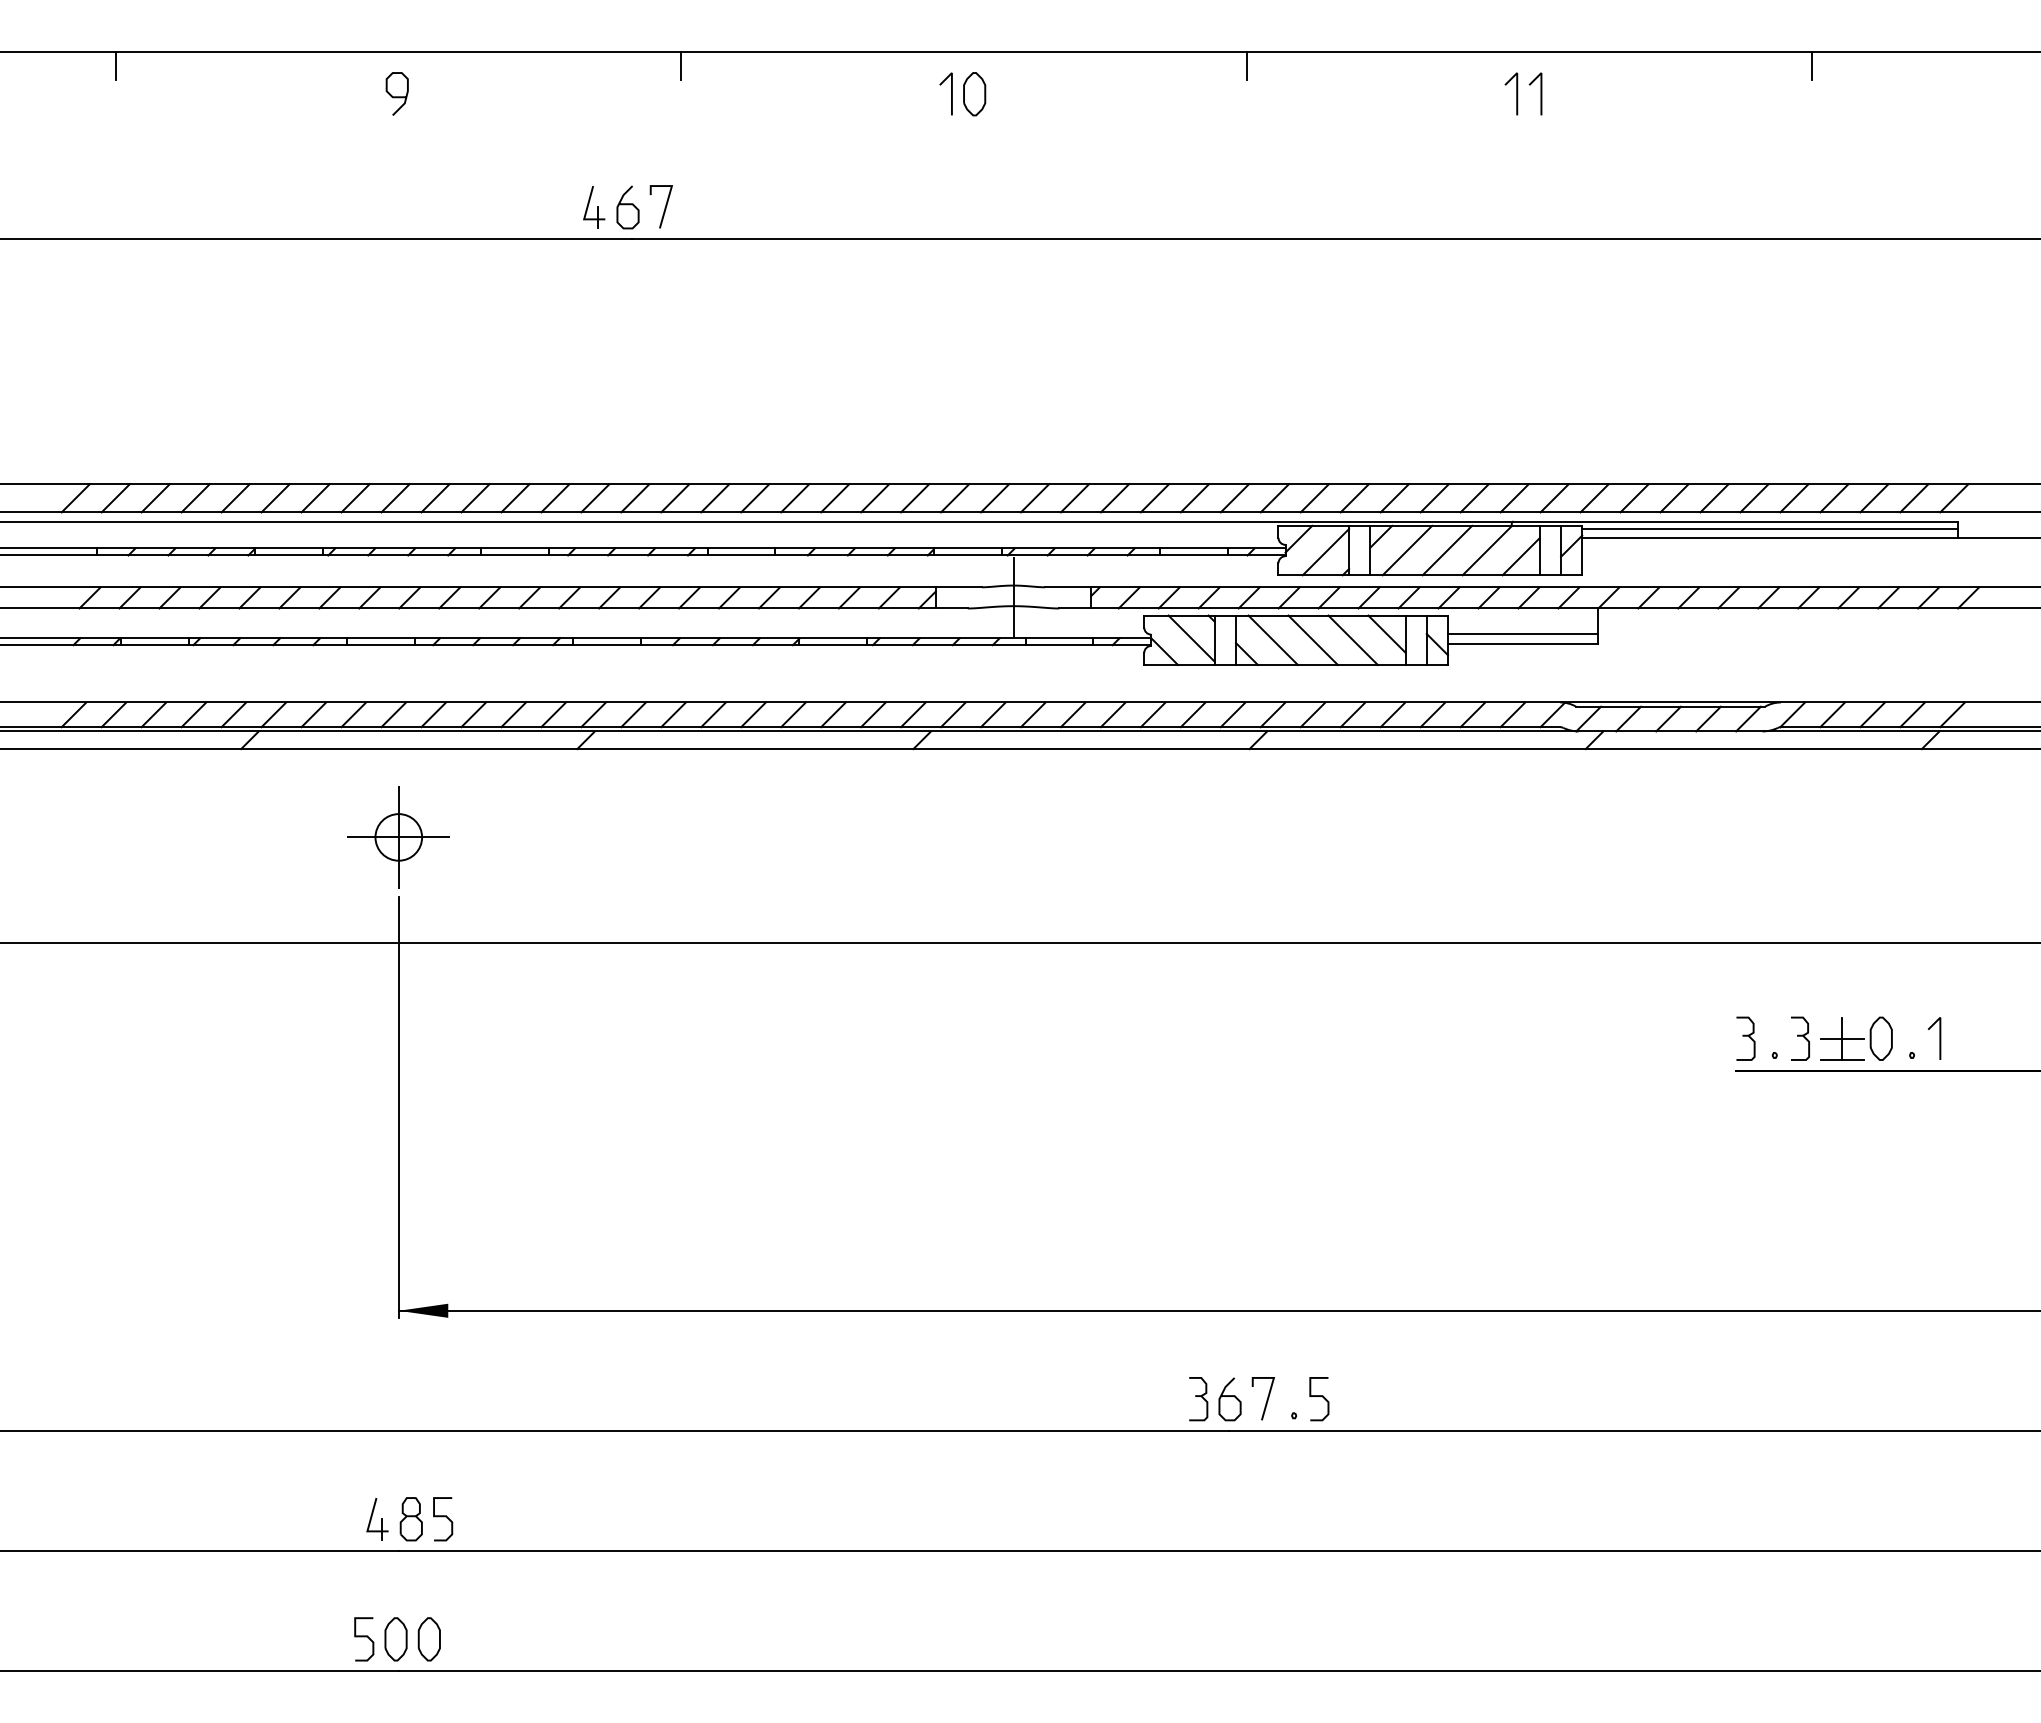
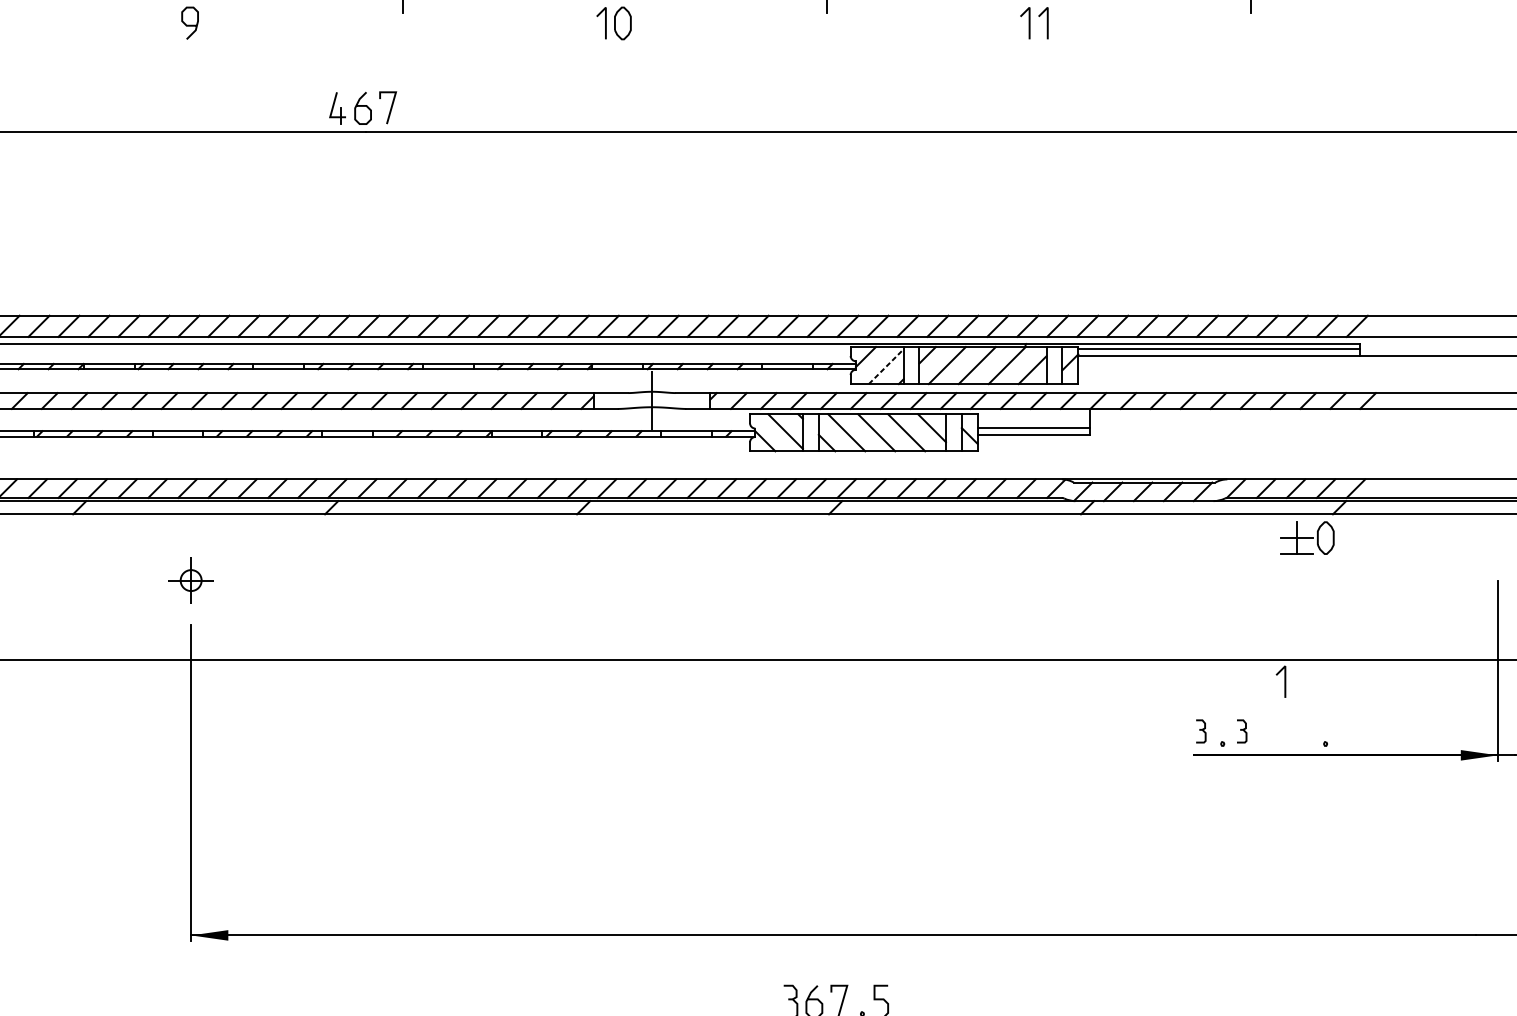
line: (1325, 552) -> (885, 366), solid -> dashed
part: (398, 837) -> (191, 580), size x0.6
part: (1745, 1038) -> (1200, 731), size x0.7
part: (1800, 1038) -> (1241, 731), size x0.7
part: (1856, 1038) -> (1307, 537), moved
line: (1939, 1038) -> (1284, 681), moved

